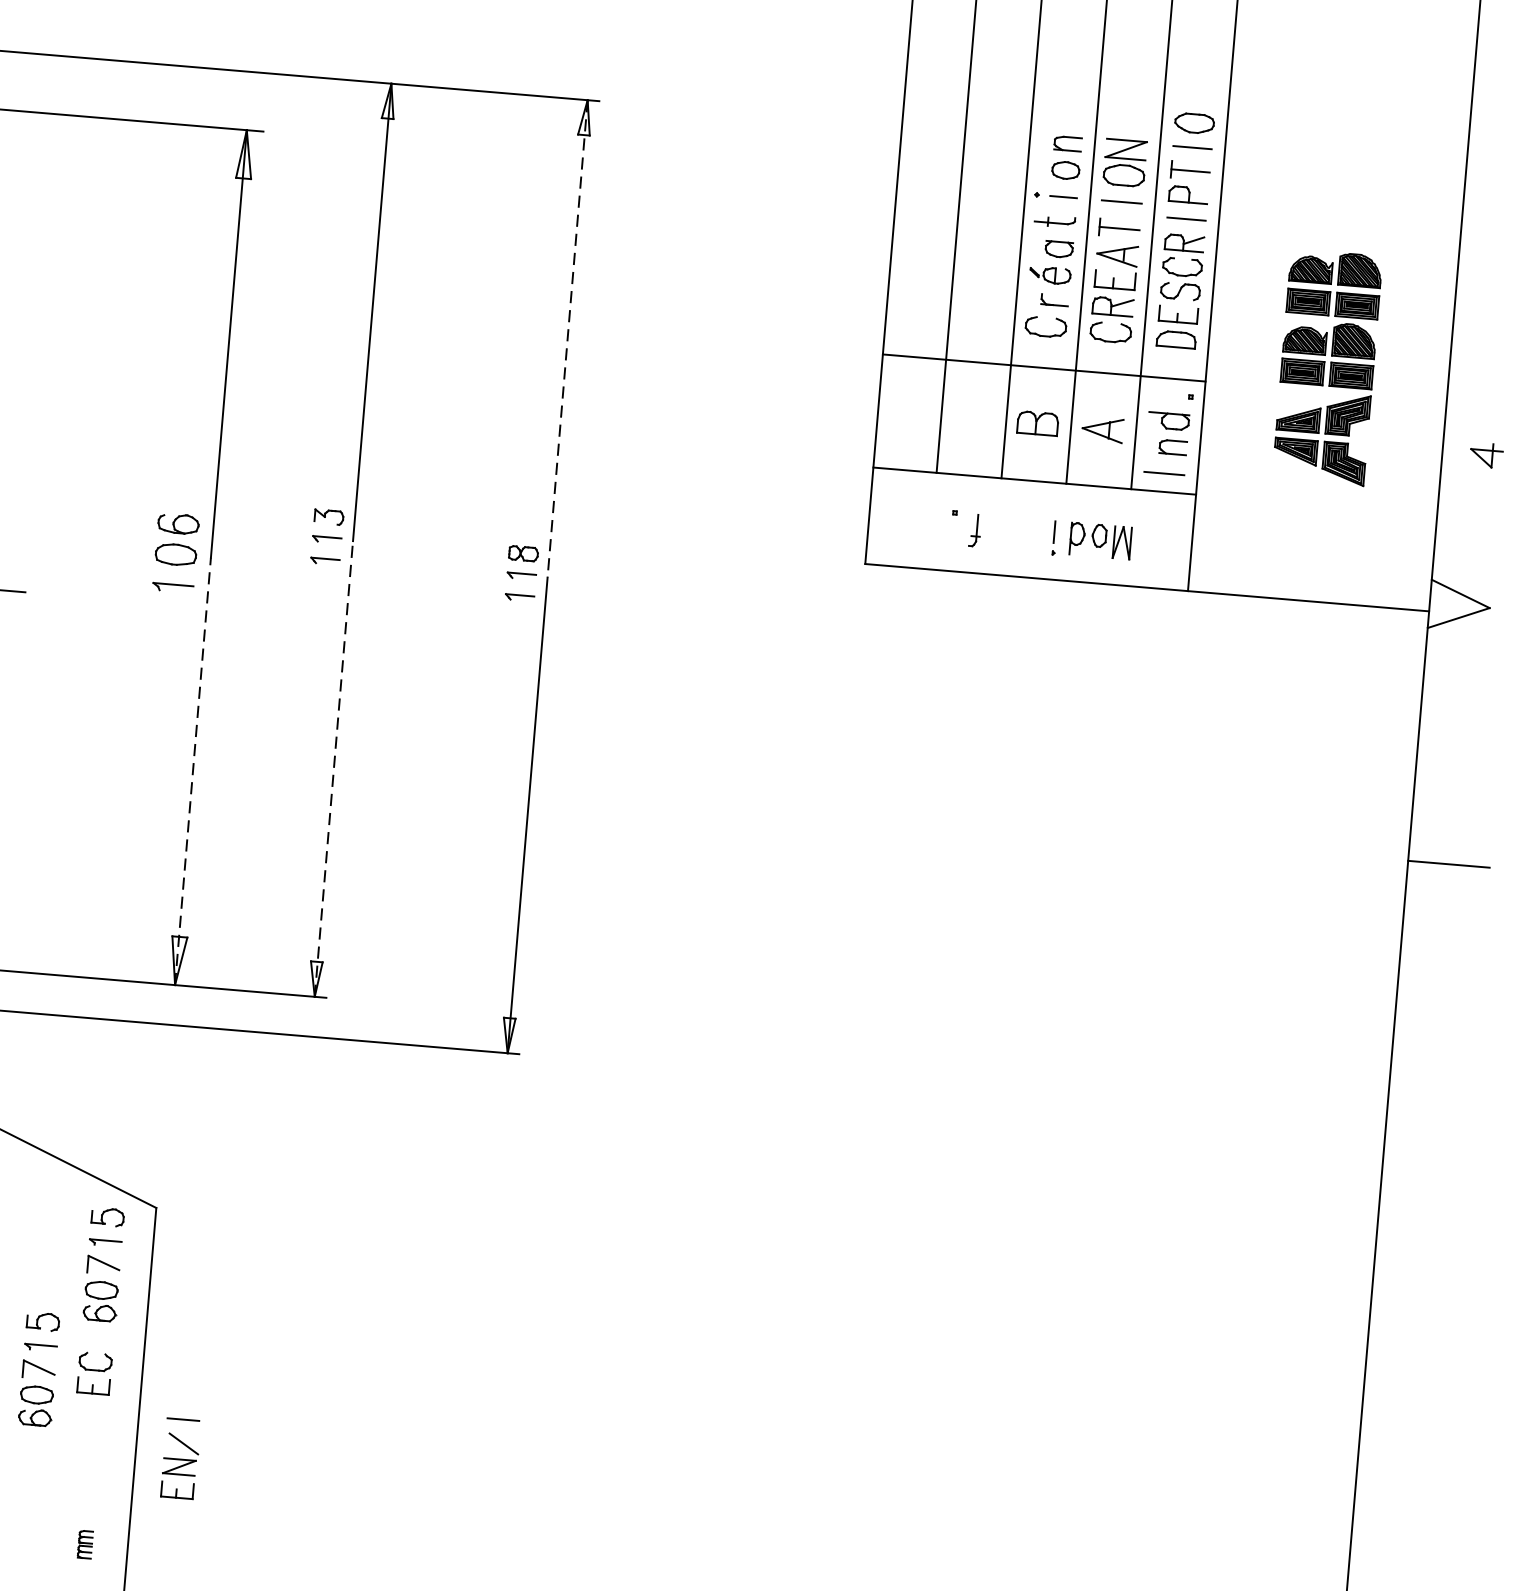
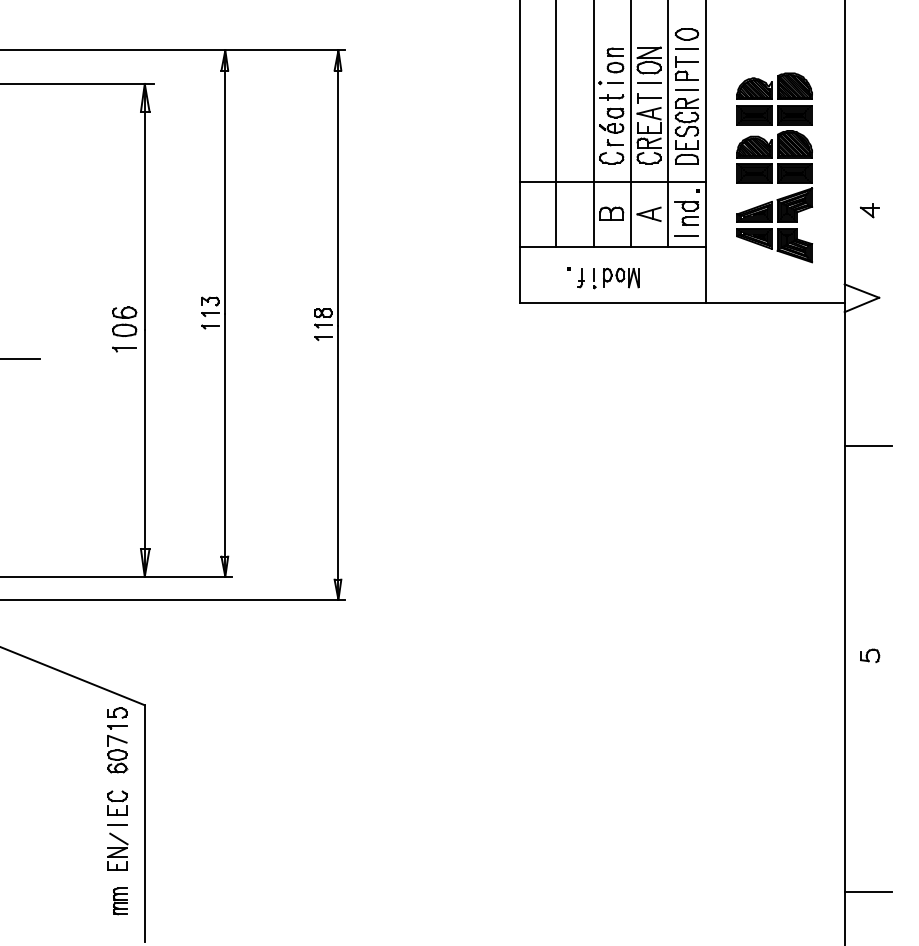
line: (567, 339) -> (338, 188), dashed -> solid
part: (1327, 366) -> (774, 167), size x1.43
part: (1092, 541) -> (616, 278), moved
line: (334, 767) -> (225, 444), dashed -> solid
line: (192, 771) -> (144, 453), dashed -> solid
part: (1422, 1227) -> (870, 655), added
part: (39, 1369) -> (85, 803), removed
part: (180, 1458) -> (117, 847), moved
part: (85, 1544) -> (120, 901), size x1.67

